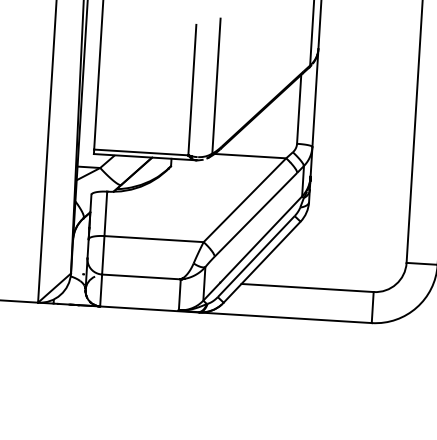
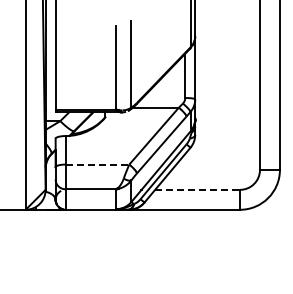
line: (154, 238) -> (97, 164), solid -> dashed
line: (308, 287) -> (198, 189), solid -> dashed

